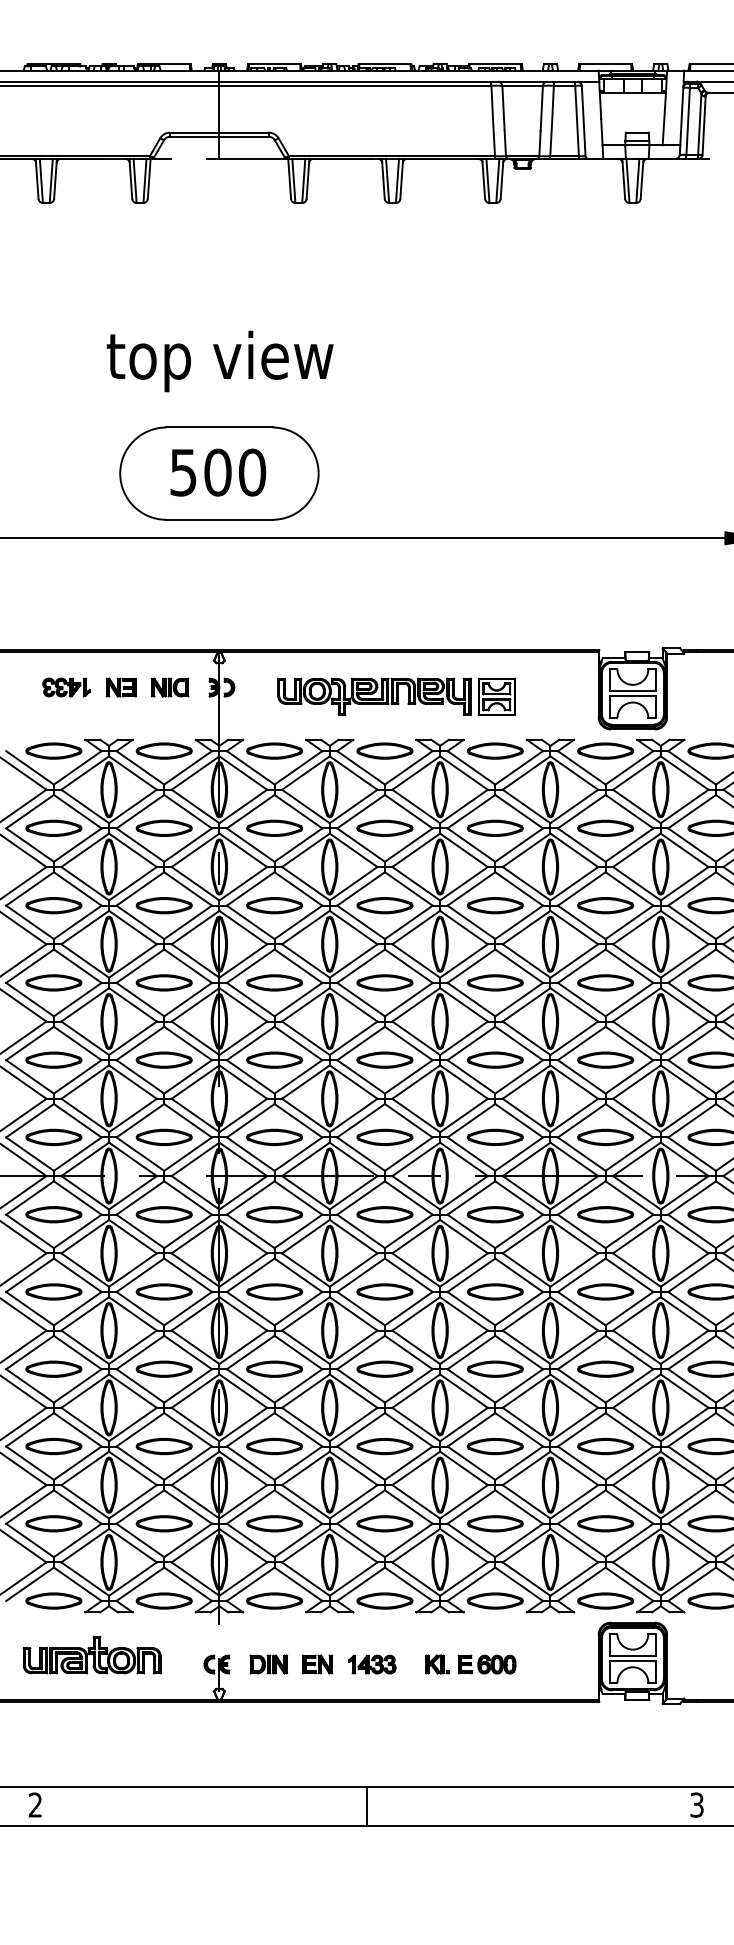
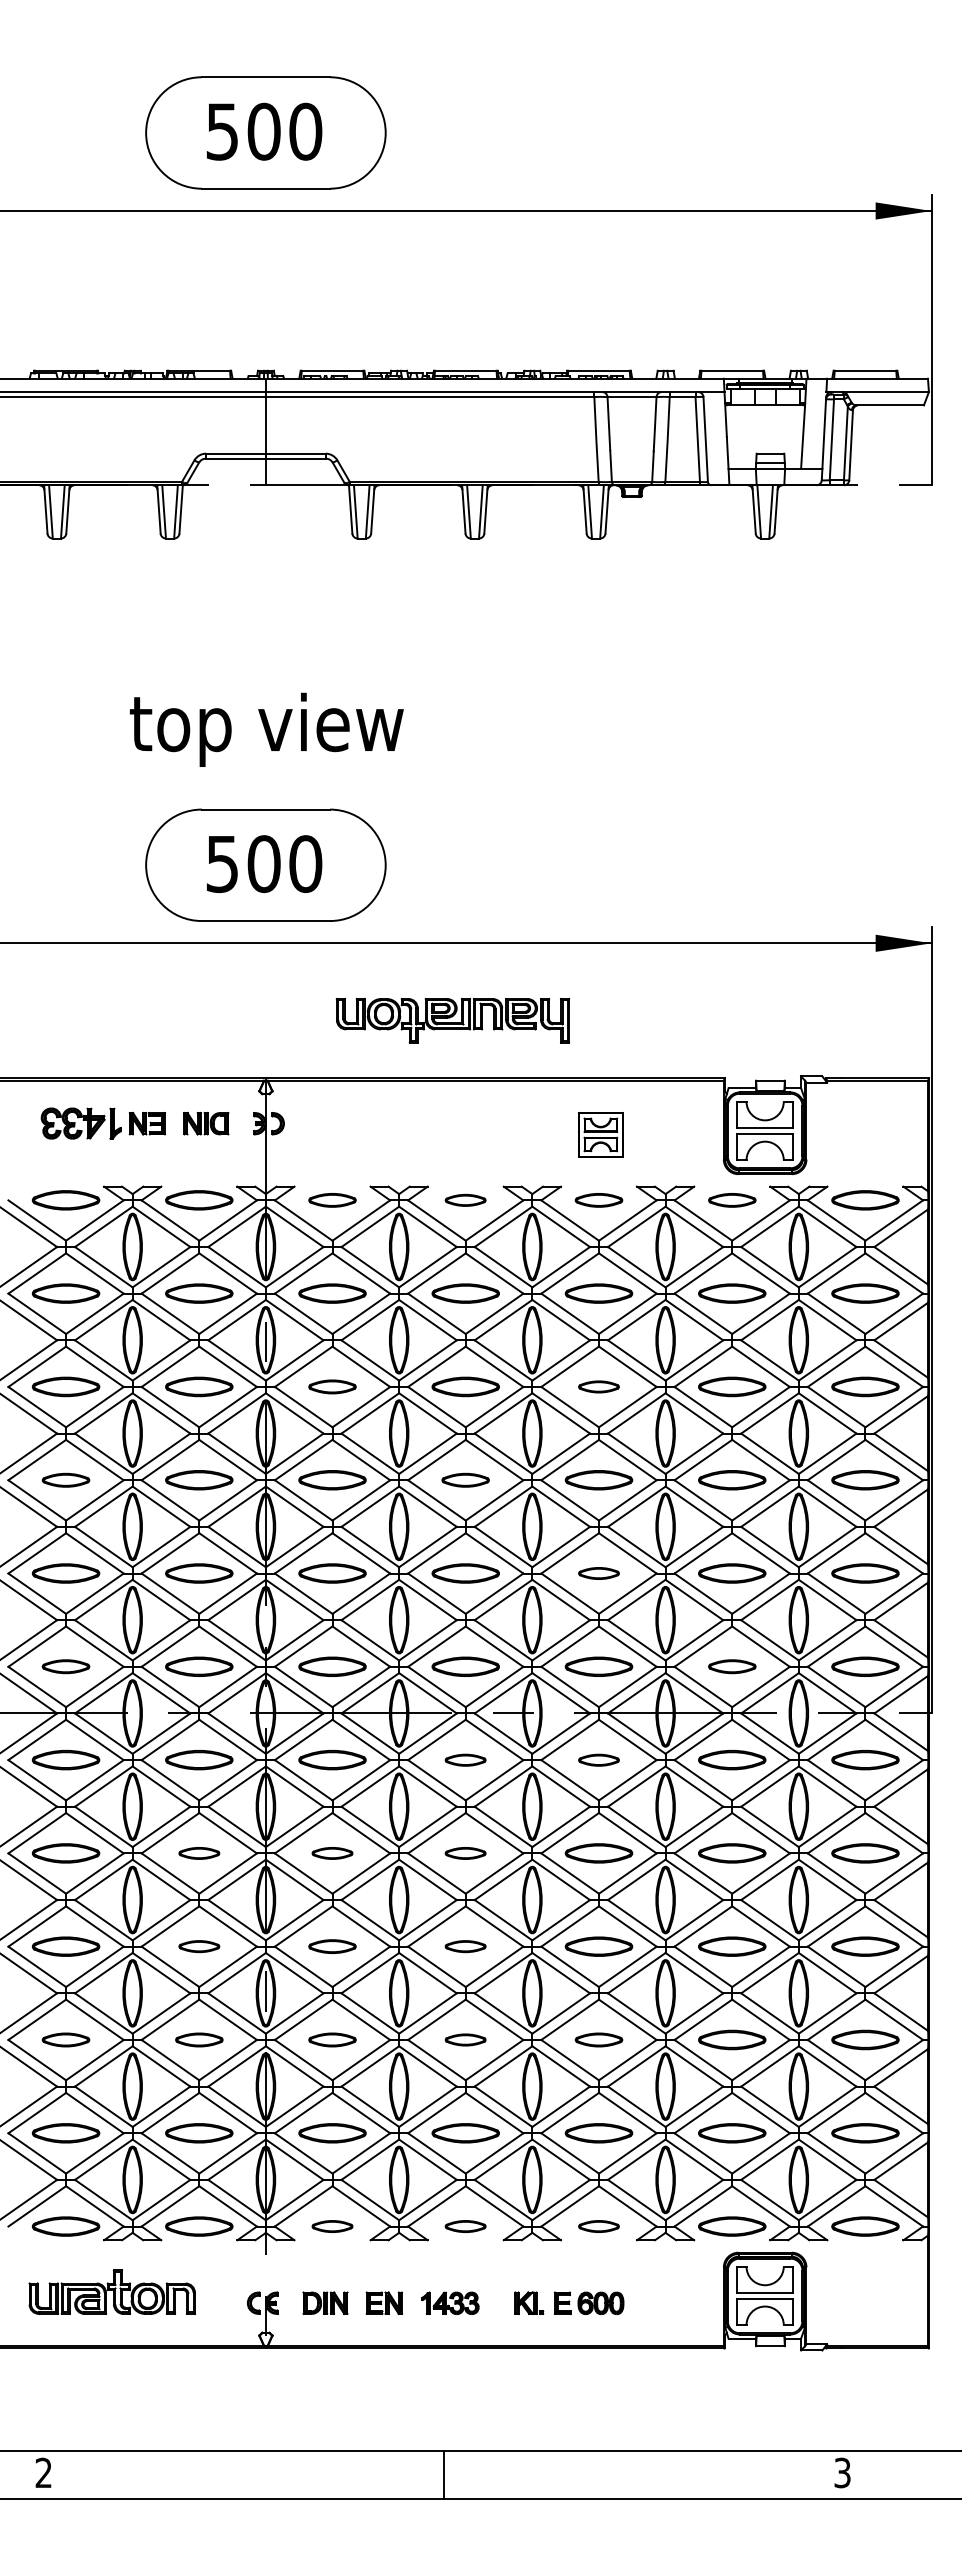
part: (66, 687) -> (81, 1123), size x1.4
part: (373, 696) -> (452, 1020), moved
part: (274, 751) -> (332, 1200), size x0.7
part: (384, 751) -> (465, 1200), size x0.6
part: (494, 751) -> (598, 1200), size x0.7
part: (605, 751) -> (732, 1200), size x0.7
part: (274, 905) -> (332, 1386), size x0.7
part: (494, 905) -> (598, 1386), size x0.6
part: (53, 983) -> (65, 1480), size x0.7
part: (384, 983) -> (465, 1480), size x0.7
part: (494, 1060) -> (598, 1573), size x0.6
part: (53, 1137) -> (65, 1666), size x0.7
part: (605, 1137) -> (732, 1666), size x0.7
part: (384, 1215) -> (465, 1760), size x0.6
part: (494, 1215) -> (598, 1760), size x0.6
part: (164, 1292) -> (199, 1853), size x0.6
part: (274, 1292) -> (332, 1853), size x0.6
part: (384, 1292) -> (465, 1853), size x0.6
part: (164, 1369) -> (199, 1946), size x0.6
part: (274, 1369) -> (332, 1946), size x0.7
part: (384, 1369) -> (465, 1946), size x0.6
part: (53, 1446) -> (65, 2039), size x0.7
part: (164, 1446) -> (199, 2039), size x0.7
part: (274, 1446) -> (332, 2039), size x0.7
part: (384, 1446) -> (465, 2039), size x0.6
part: (494, 1446) -> (598, 2039), size x0.7
part: (274, 1600) -> (332, 2226), size x0.6
part: (384, 1600) -> (465, 2226), size x0.6
part: (494, 1600) -> (598, 2226), size x0.6

